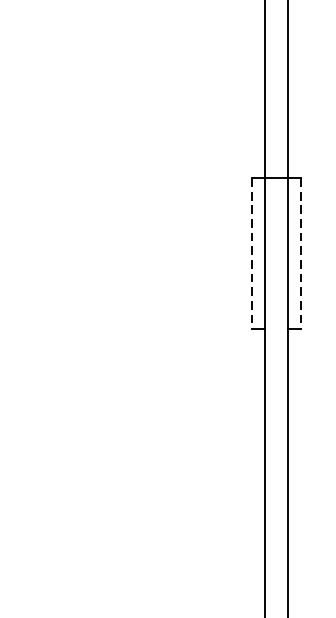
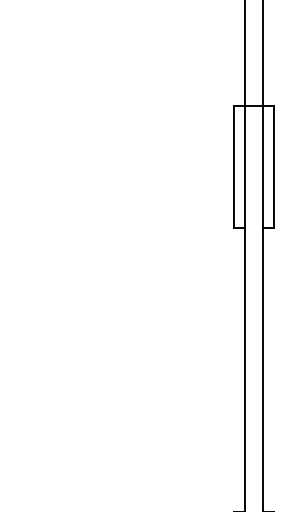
line: (252, 253) -> (234, 166), dashed -> solid
line: (300, 253) -> (273, 166), dashed -> solid

